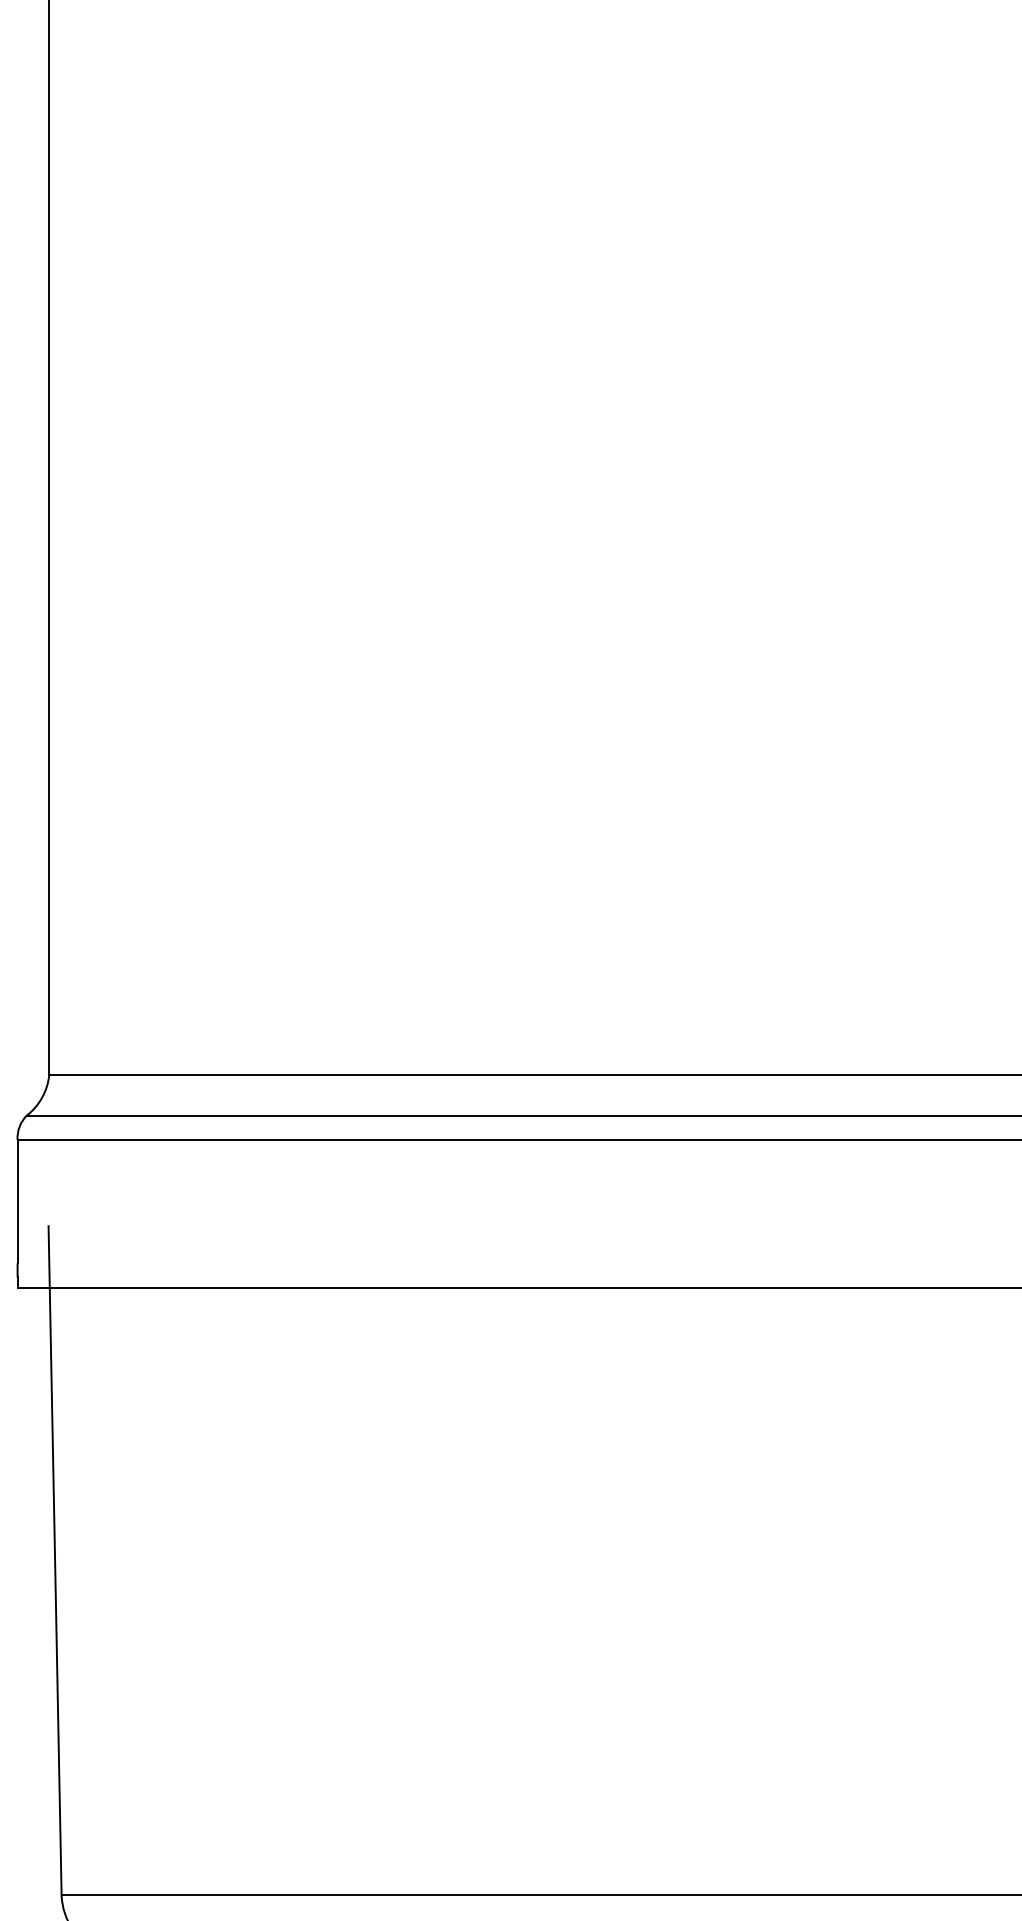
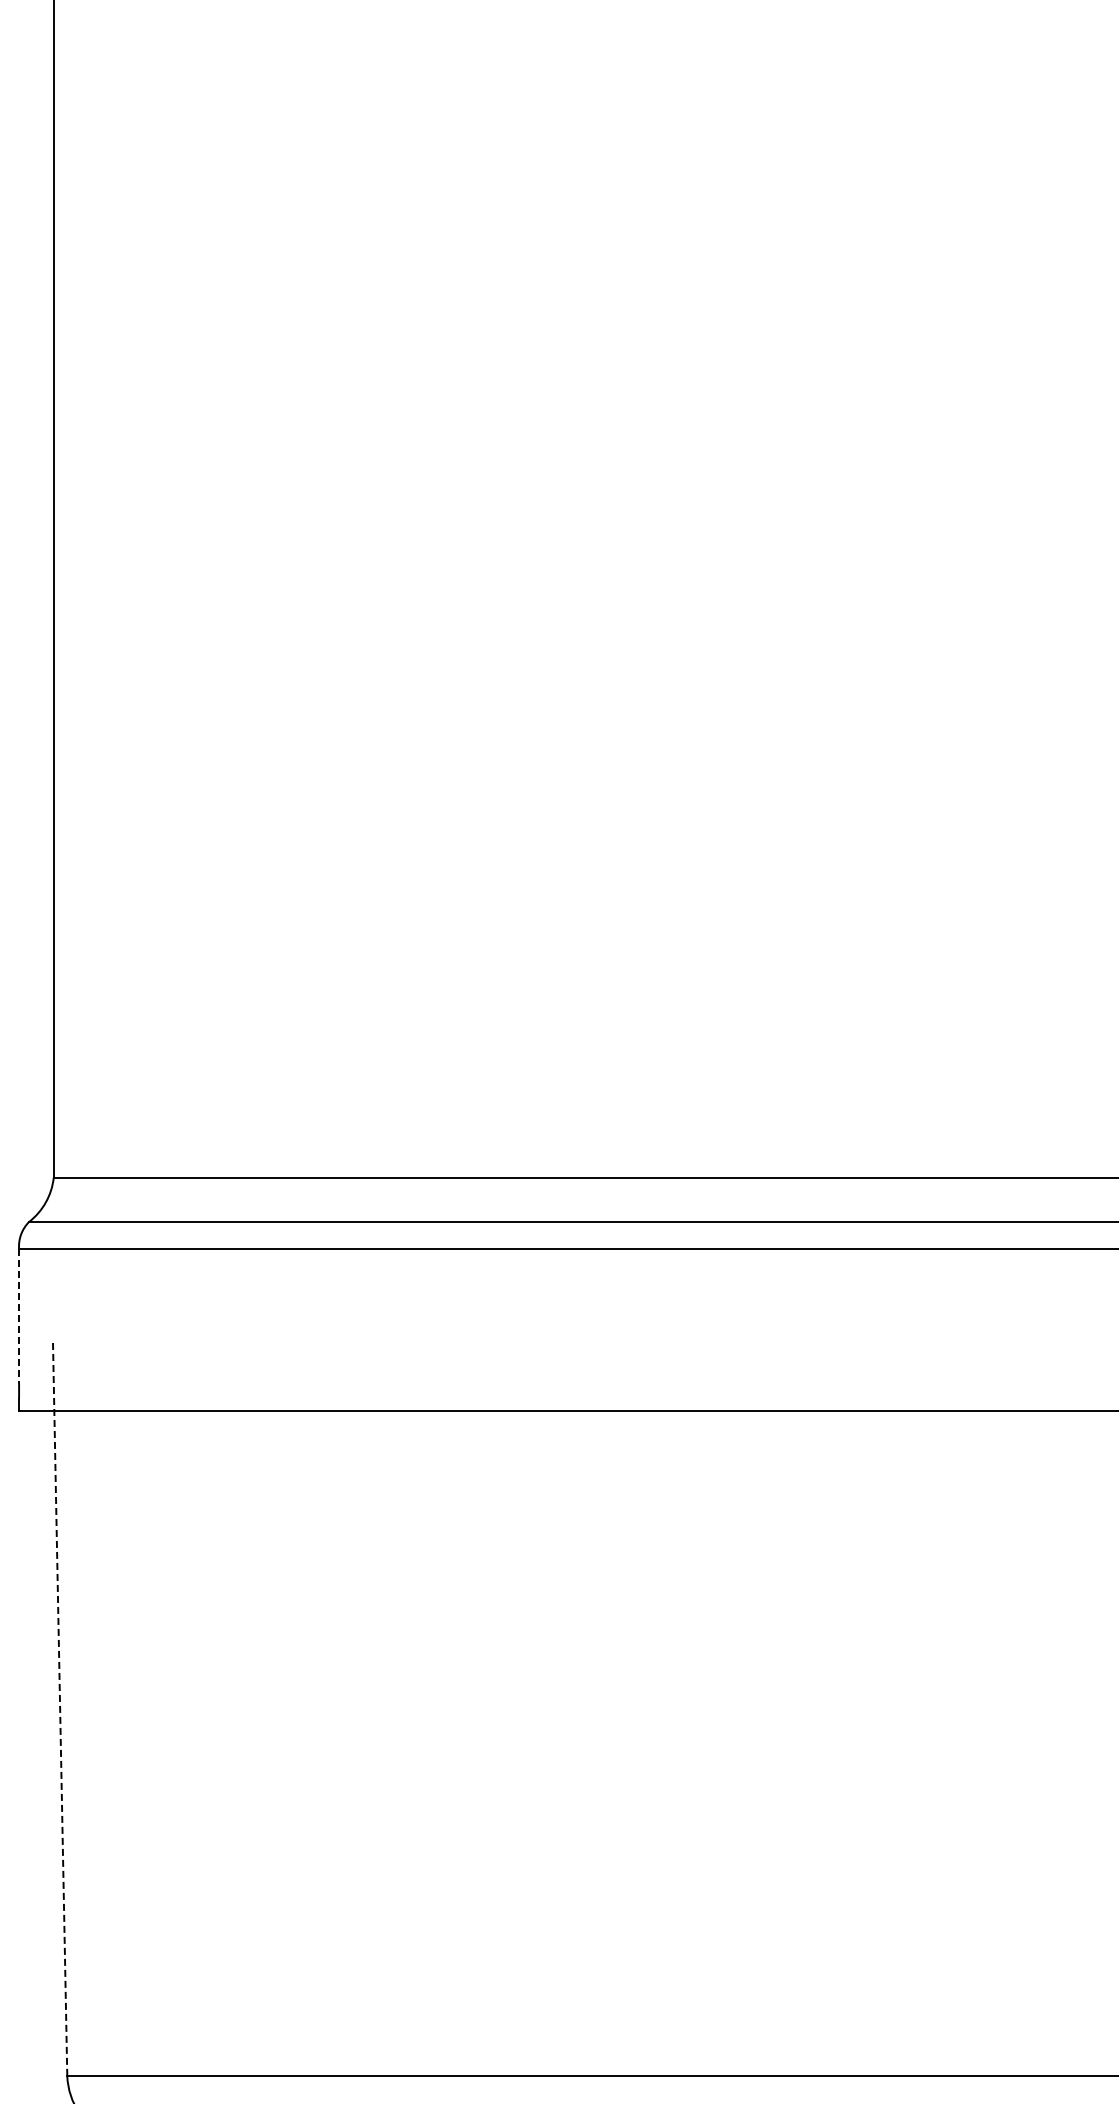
line: (17, 1201) -> (19, 1316), solid -> dashed
line: (55, 1560) -> (60, 1709), solid -> dashed

